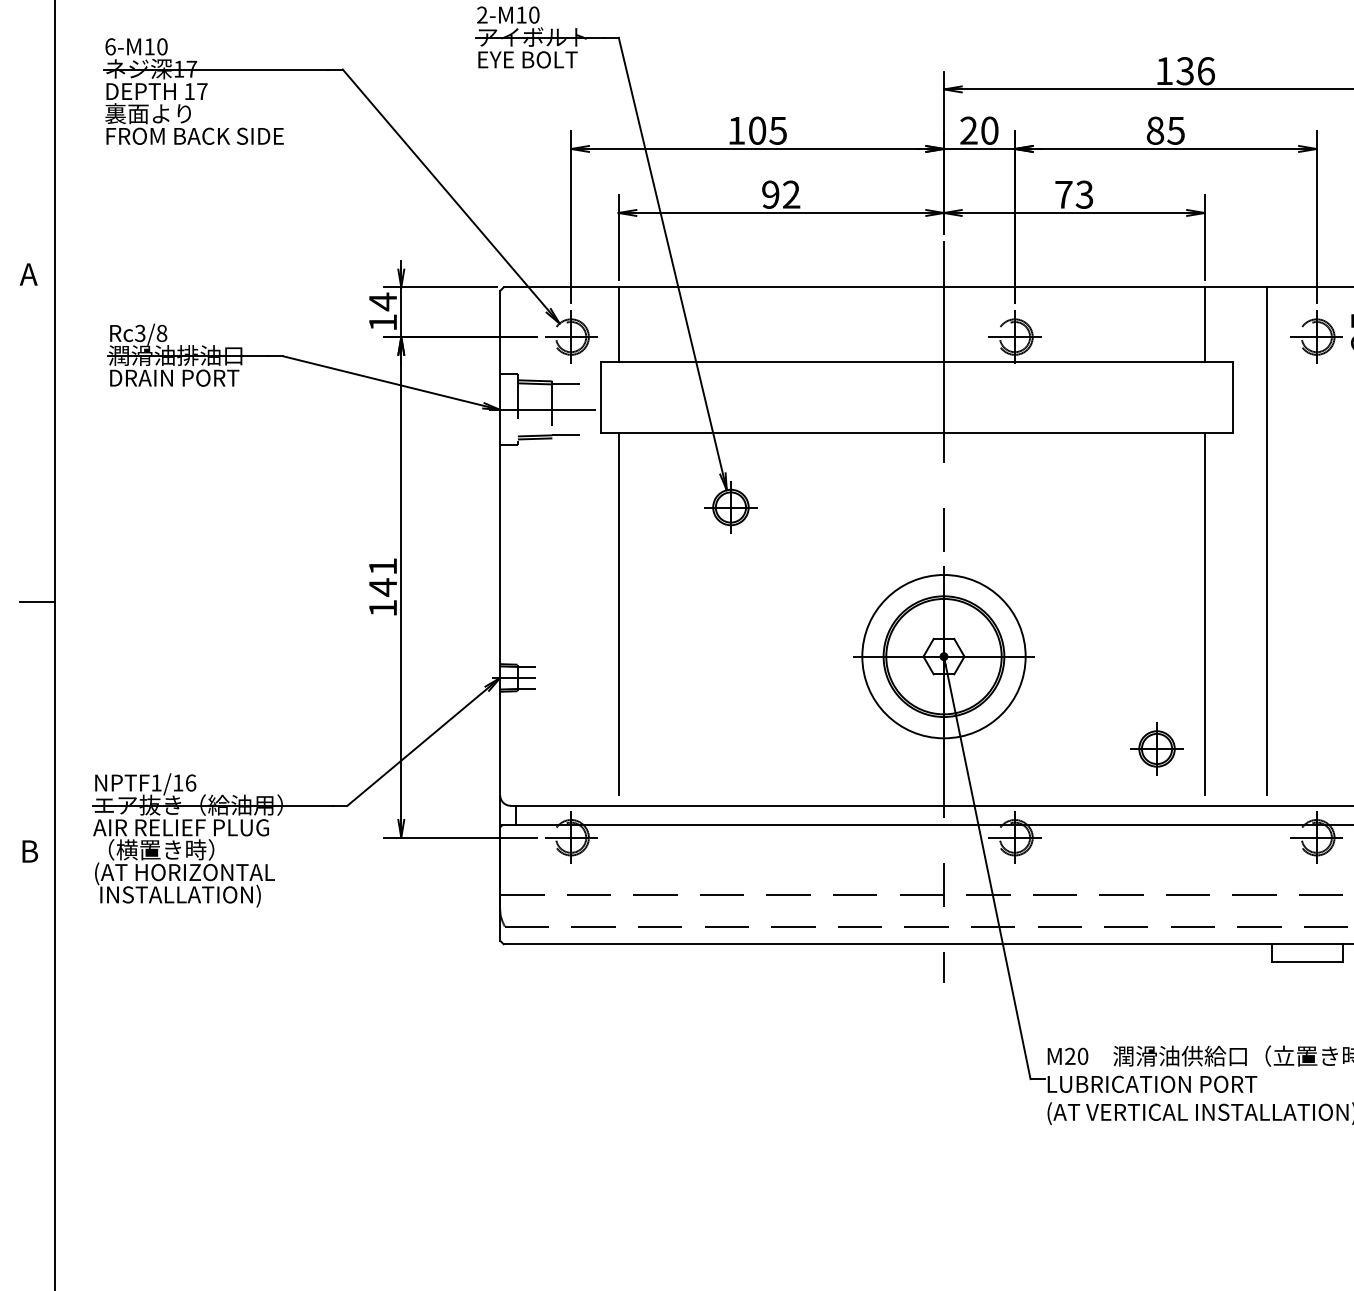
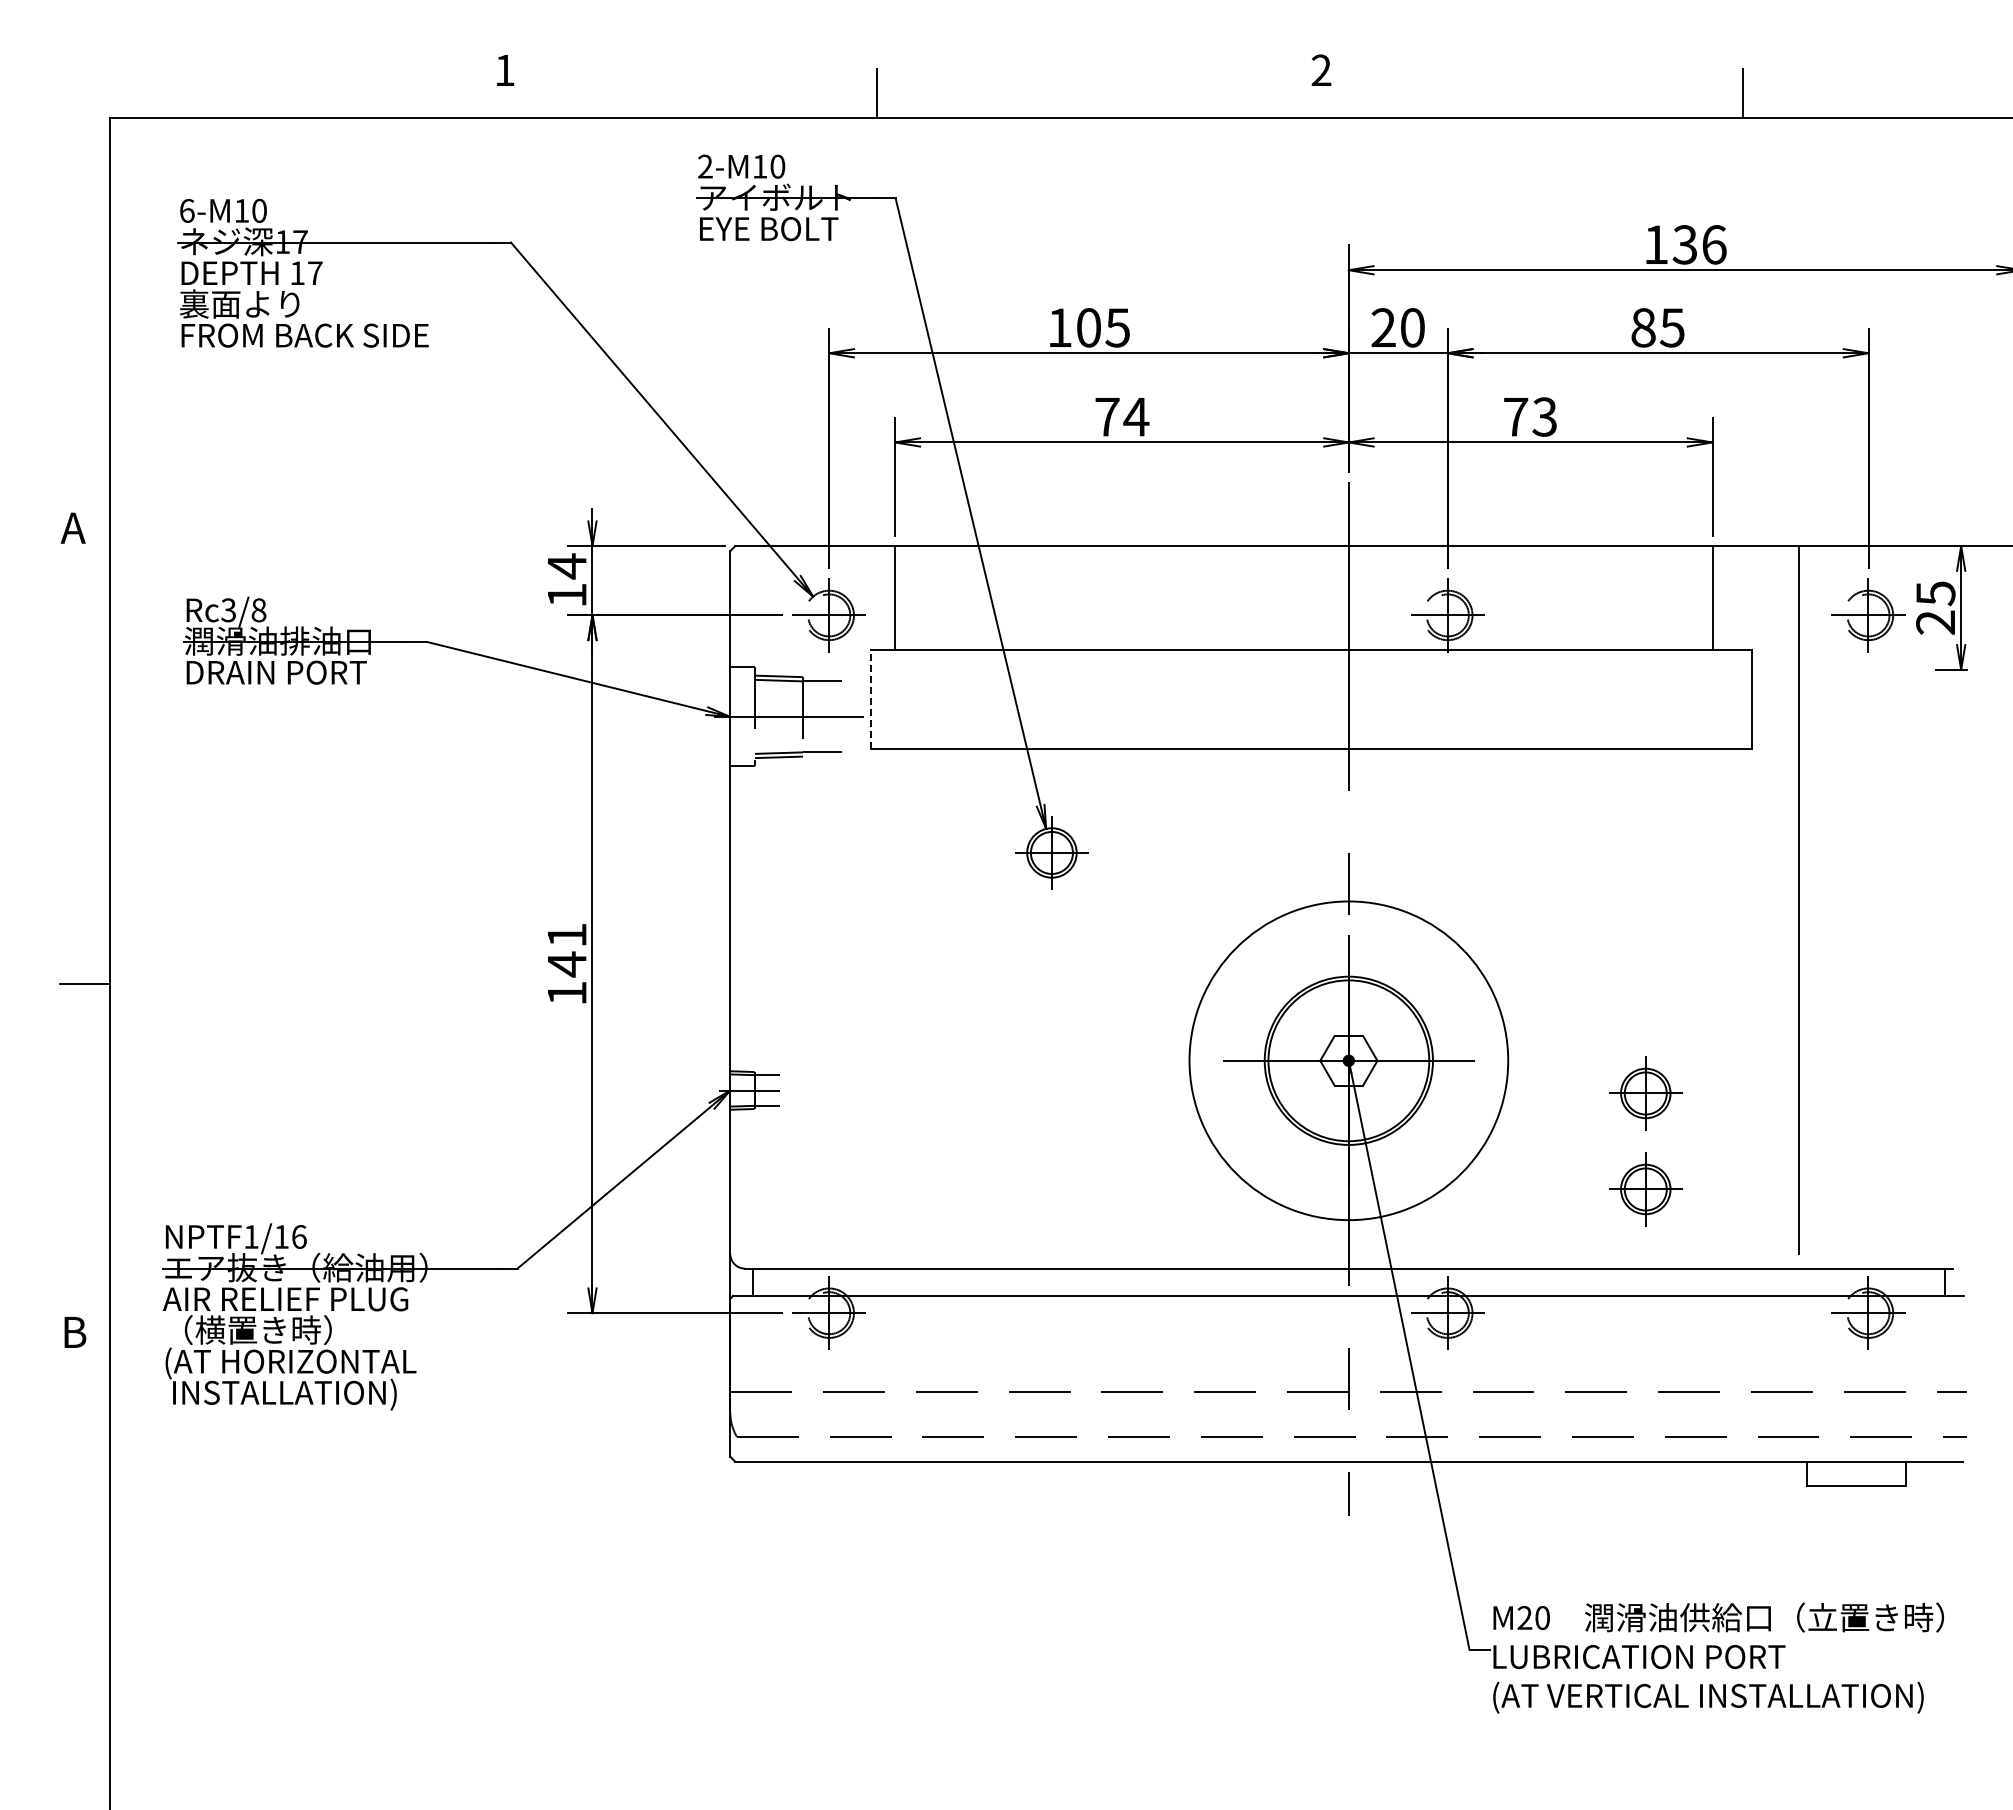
text: (781, 194) -> (1122, 416), 92 -> 74
line: (601, 397) -> (871, 699), solid -> dashed
line: (618, 614) -> (895, 1001), removed
line: (1204, 614) -> (1712, 1001), removed
circle: (943, 656) -> (1348, 1060), size x1.4
part: (1156, 680) -> (1645, 1093), added

